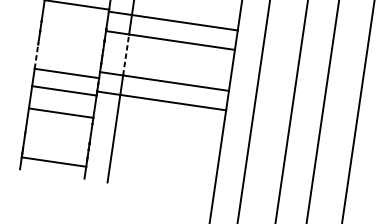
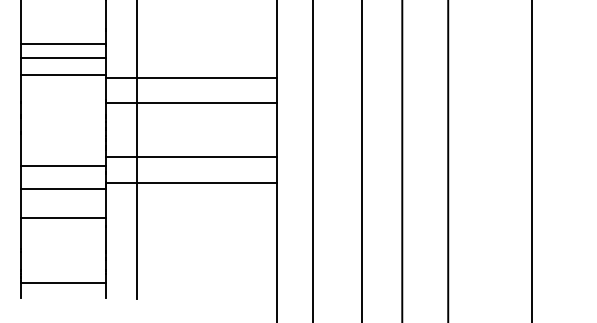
line: (126, 54) -> (136, 129), dashed -> solid
line: (36, 56) -> (20, 149), dashed -> solid

